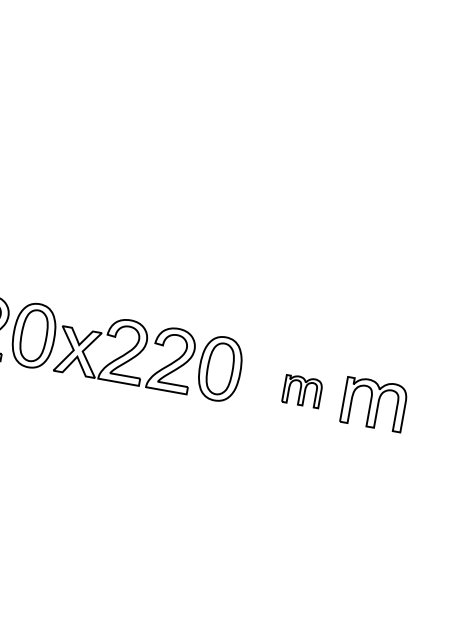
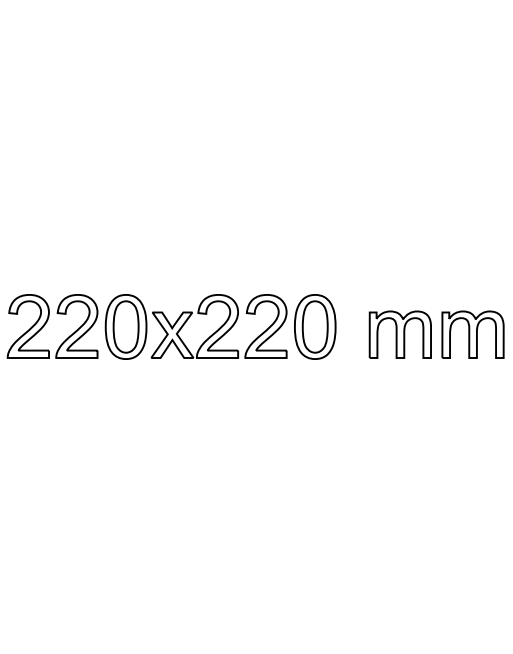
part: (301, 391) -> (399, 334), size x1.67

